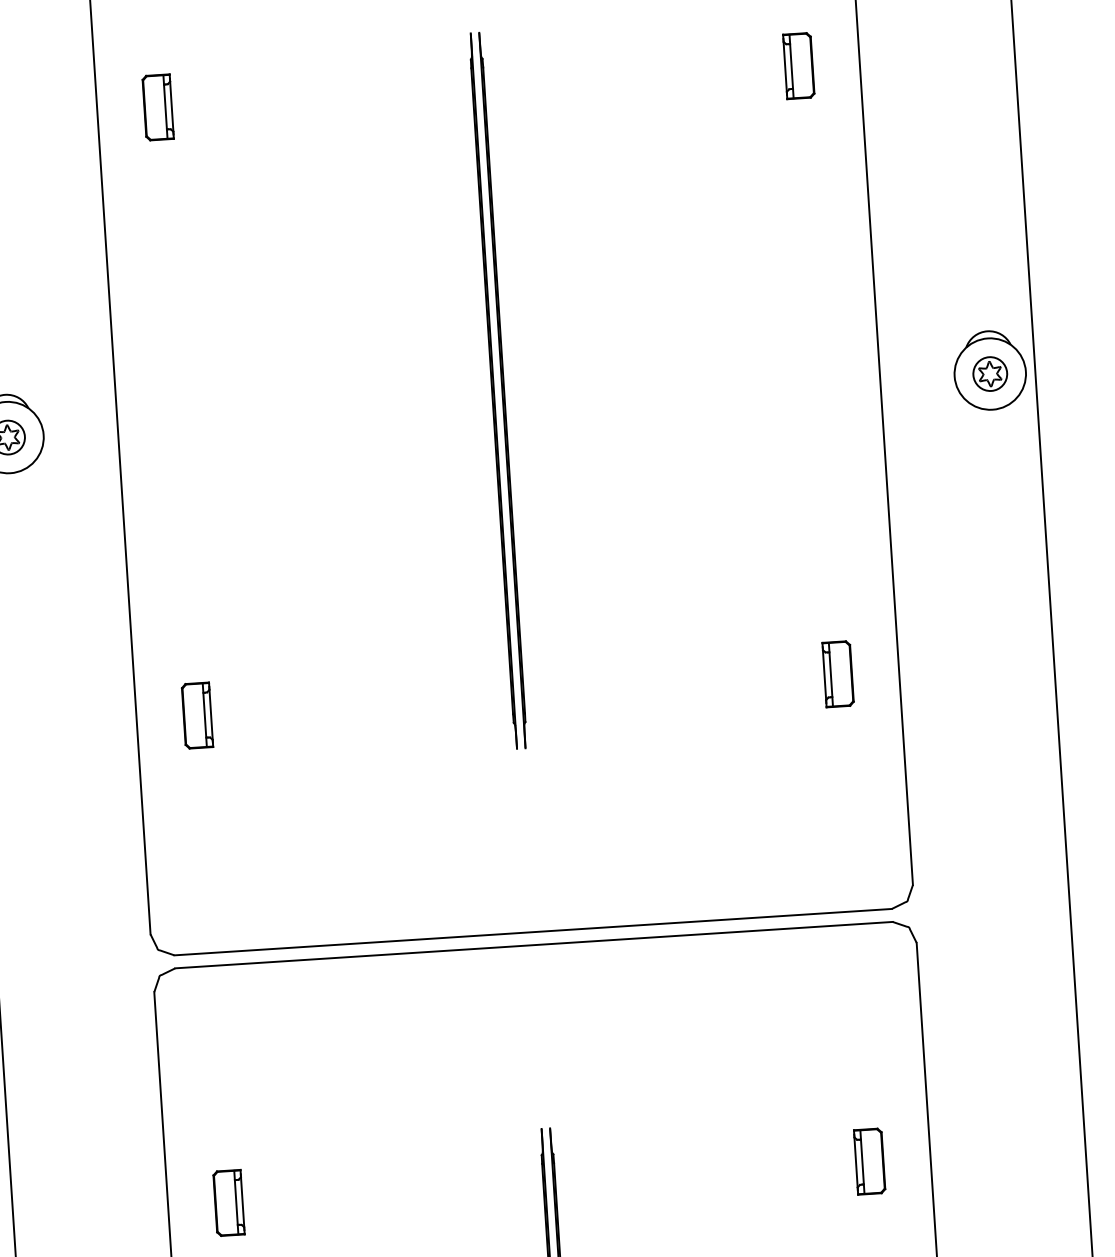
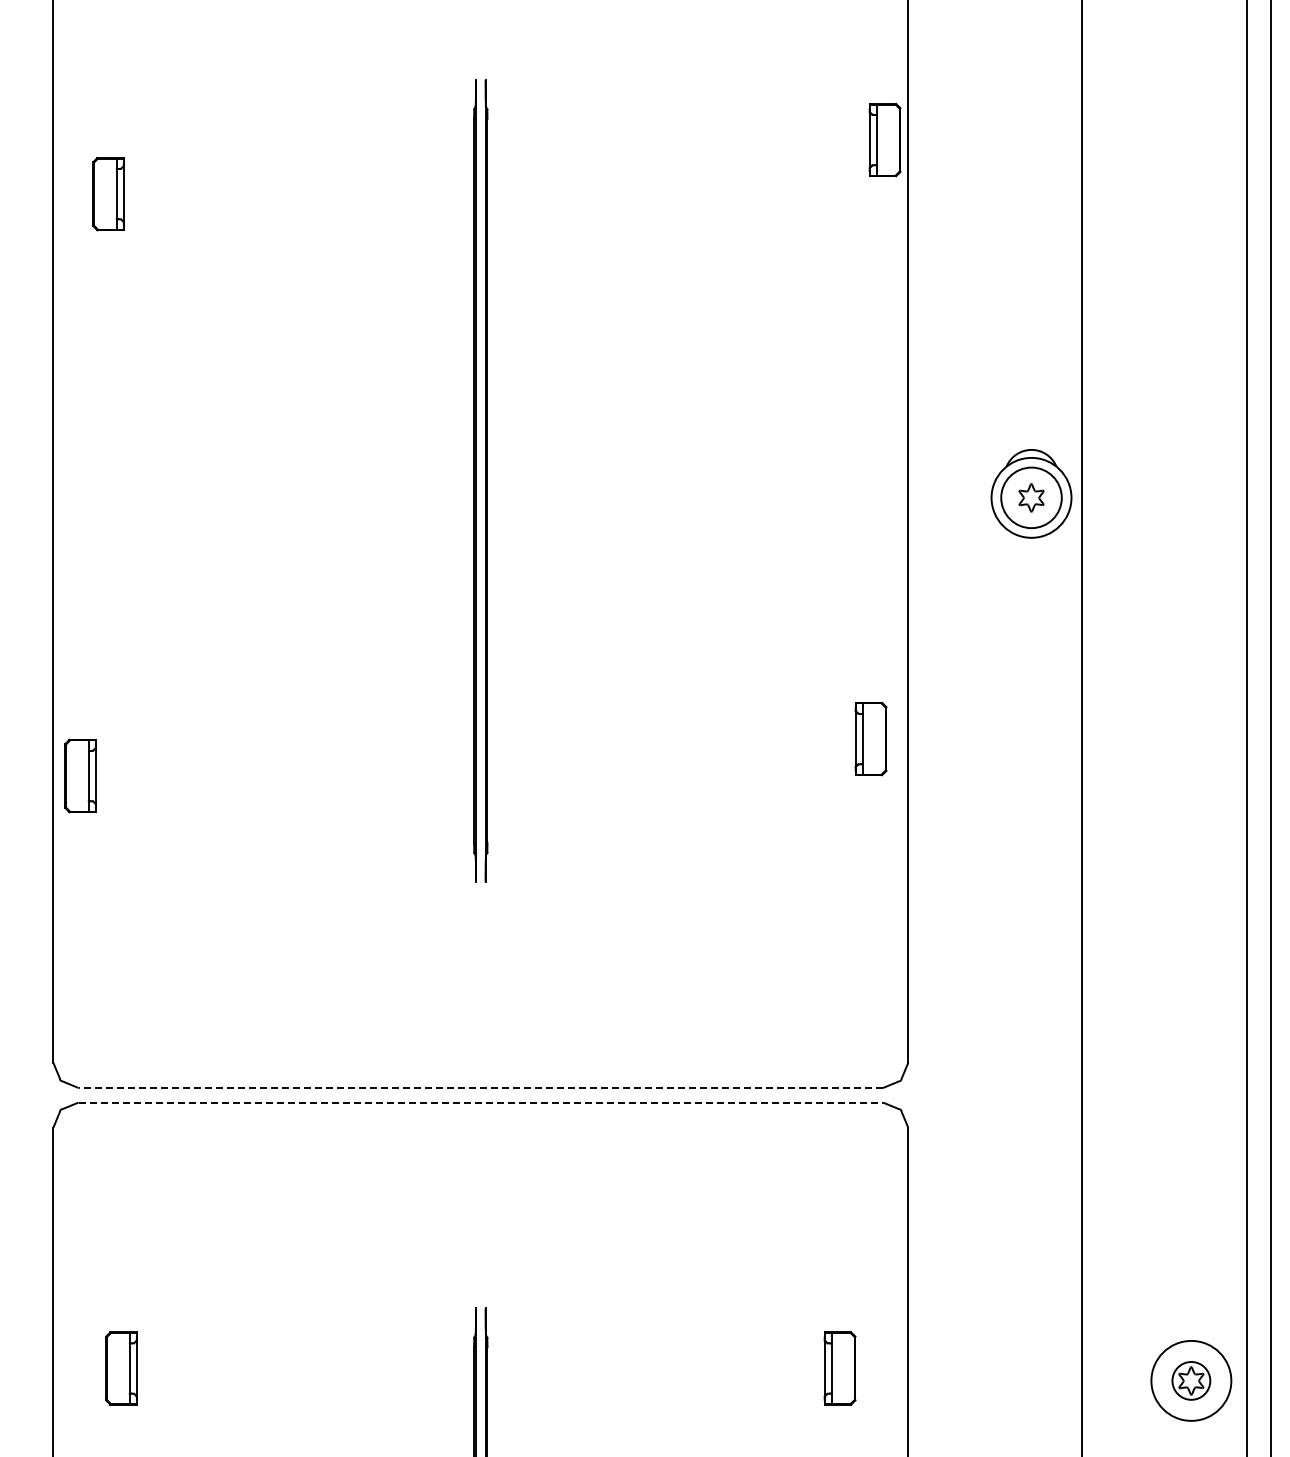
part: (798, 65) -> (884, 139), moved
part: (158, 106) -> (108, 193), moved
circle: (990, 373) -> (1031, 497), size x1.6
part: (837, 673) -> (870, 738), moved
part: (197, 715) -> (80, 775), moved
line: (532, 932) -> (480, 1088), solid -> dashed
line: (534, 945) -> (481, 1102), solid -> dashed

